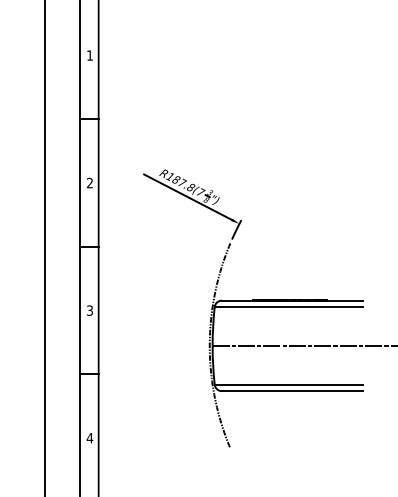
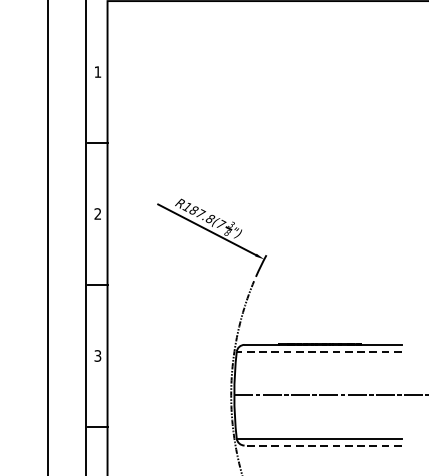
line: (288, 306) -> (318, 351), solid -> dashed
line: (292, 391) -> (323, 445), solid -> dashed

